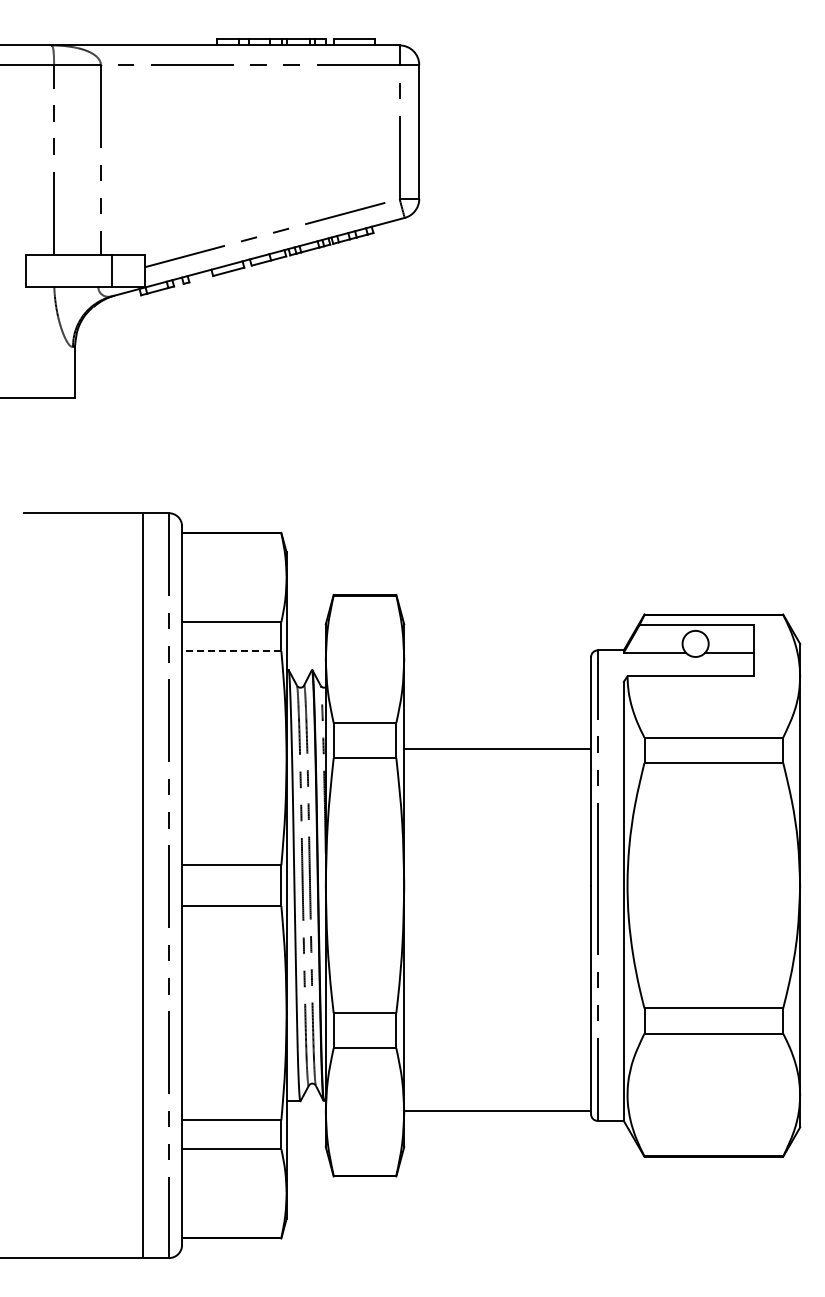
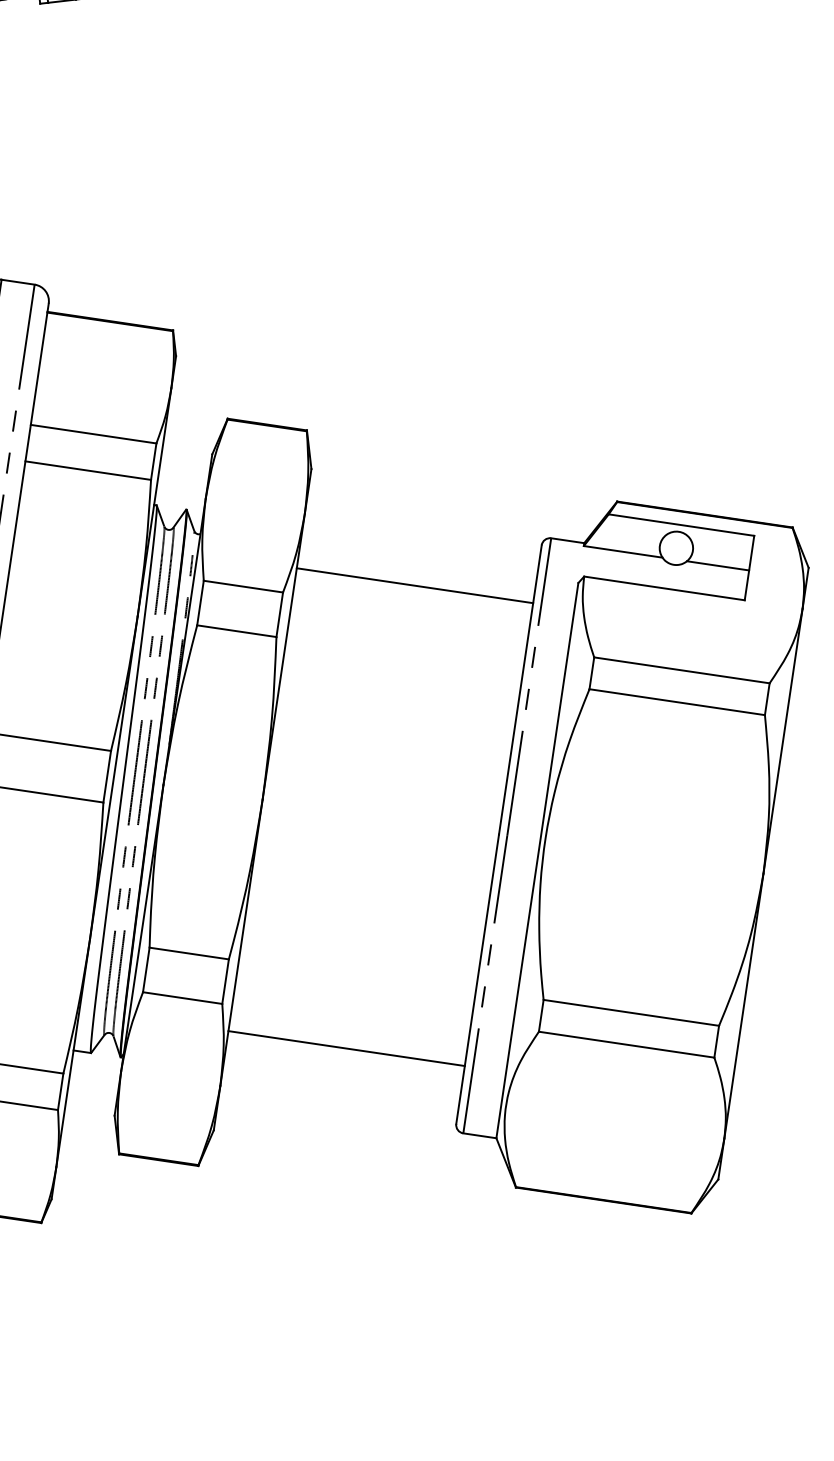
line: (231, 651) -> (87, 471), dashed -> solid
line: (497, 748) -> (414, 585), moved
line: (497, 1110) -> (346, 1048), moved

